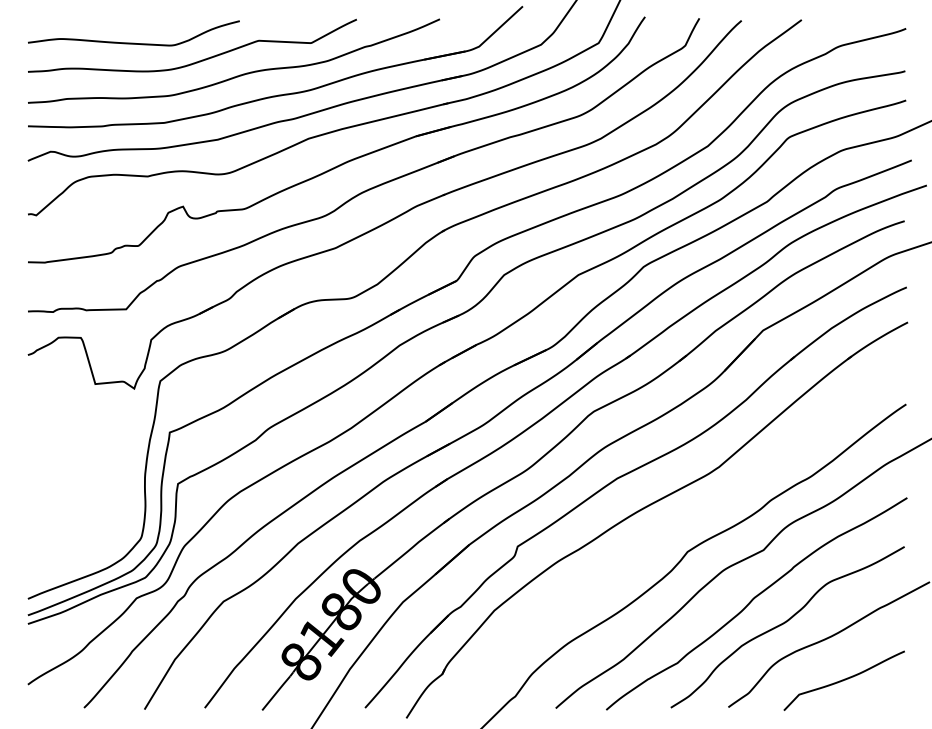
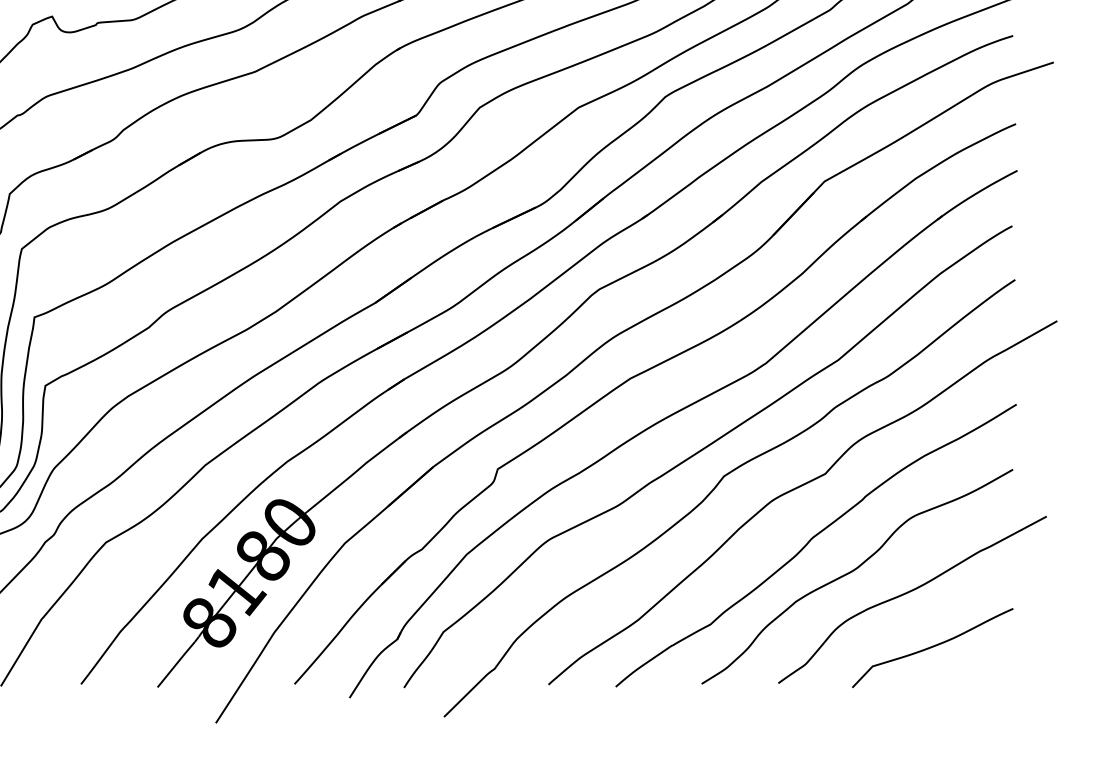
curve: (672, 532) -> (703, 450), added

